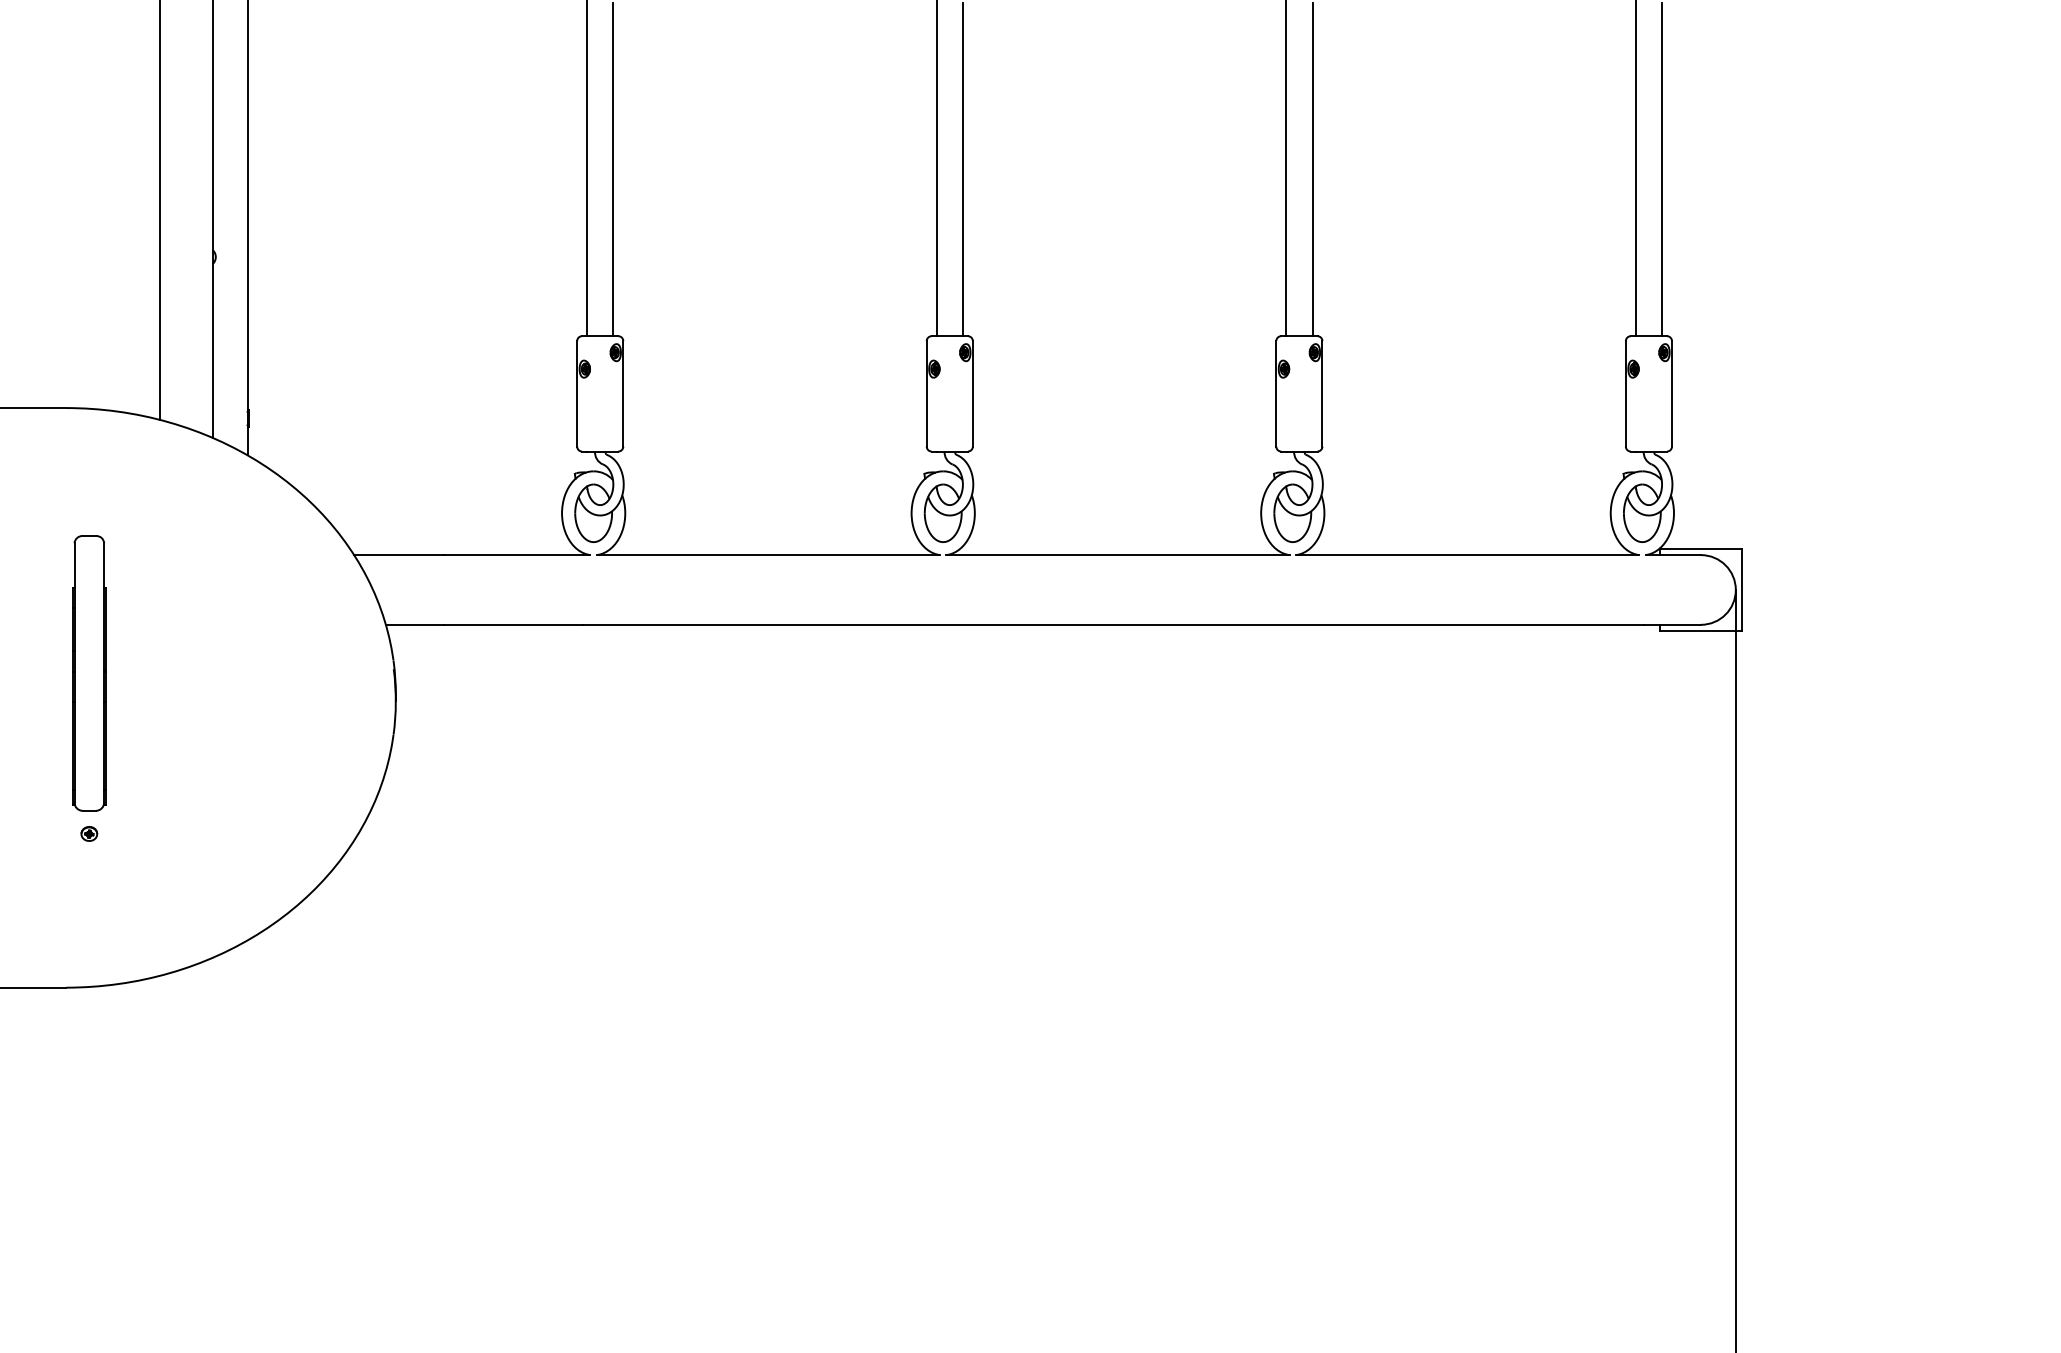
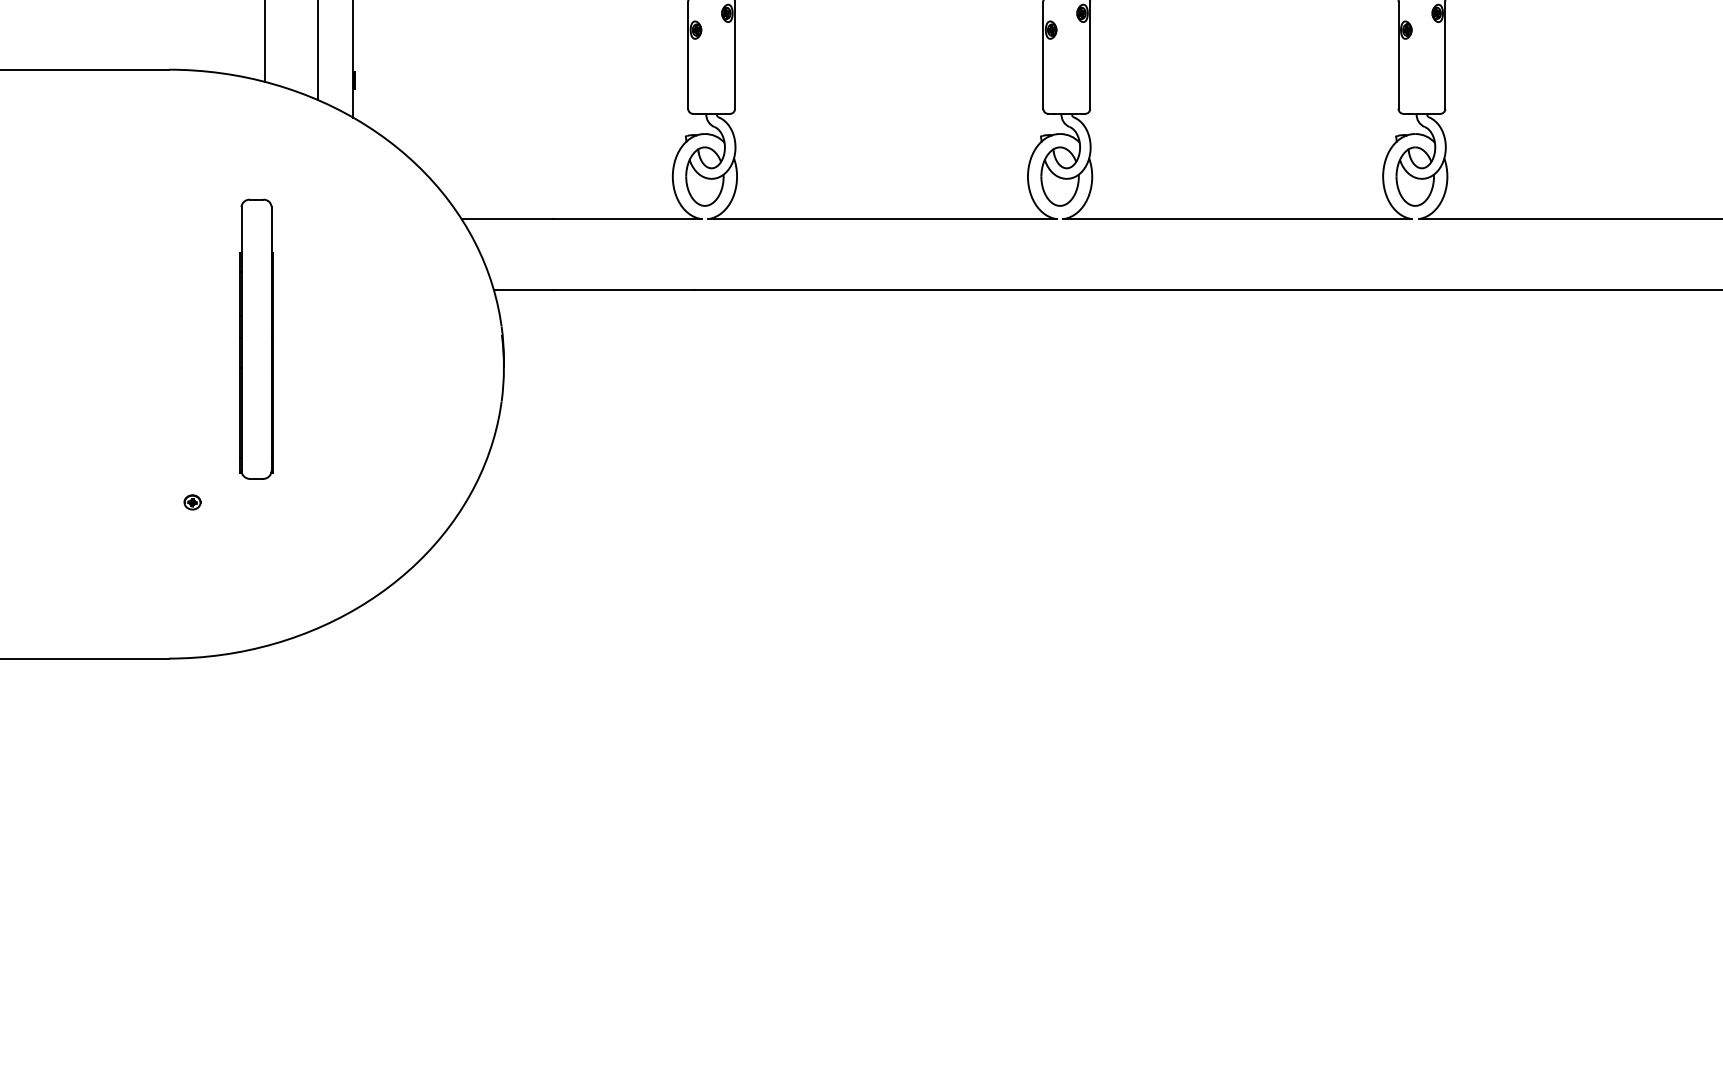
part: (89, 673) -> (256, 339), moved

